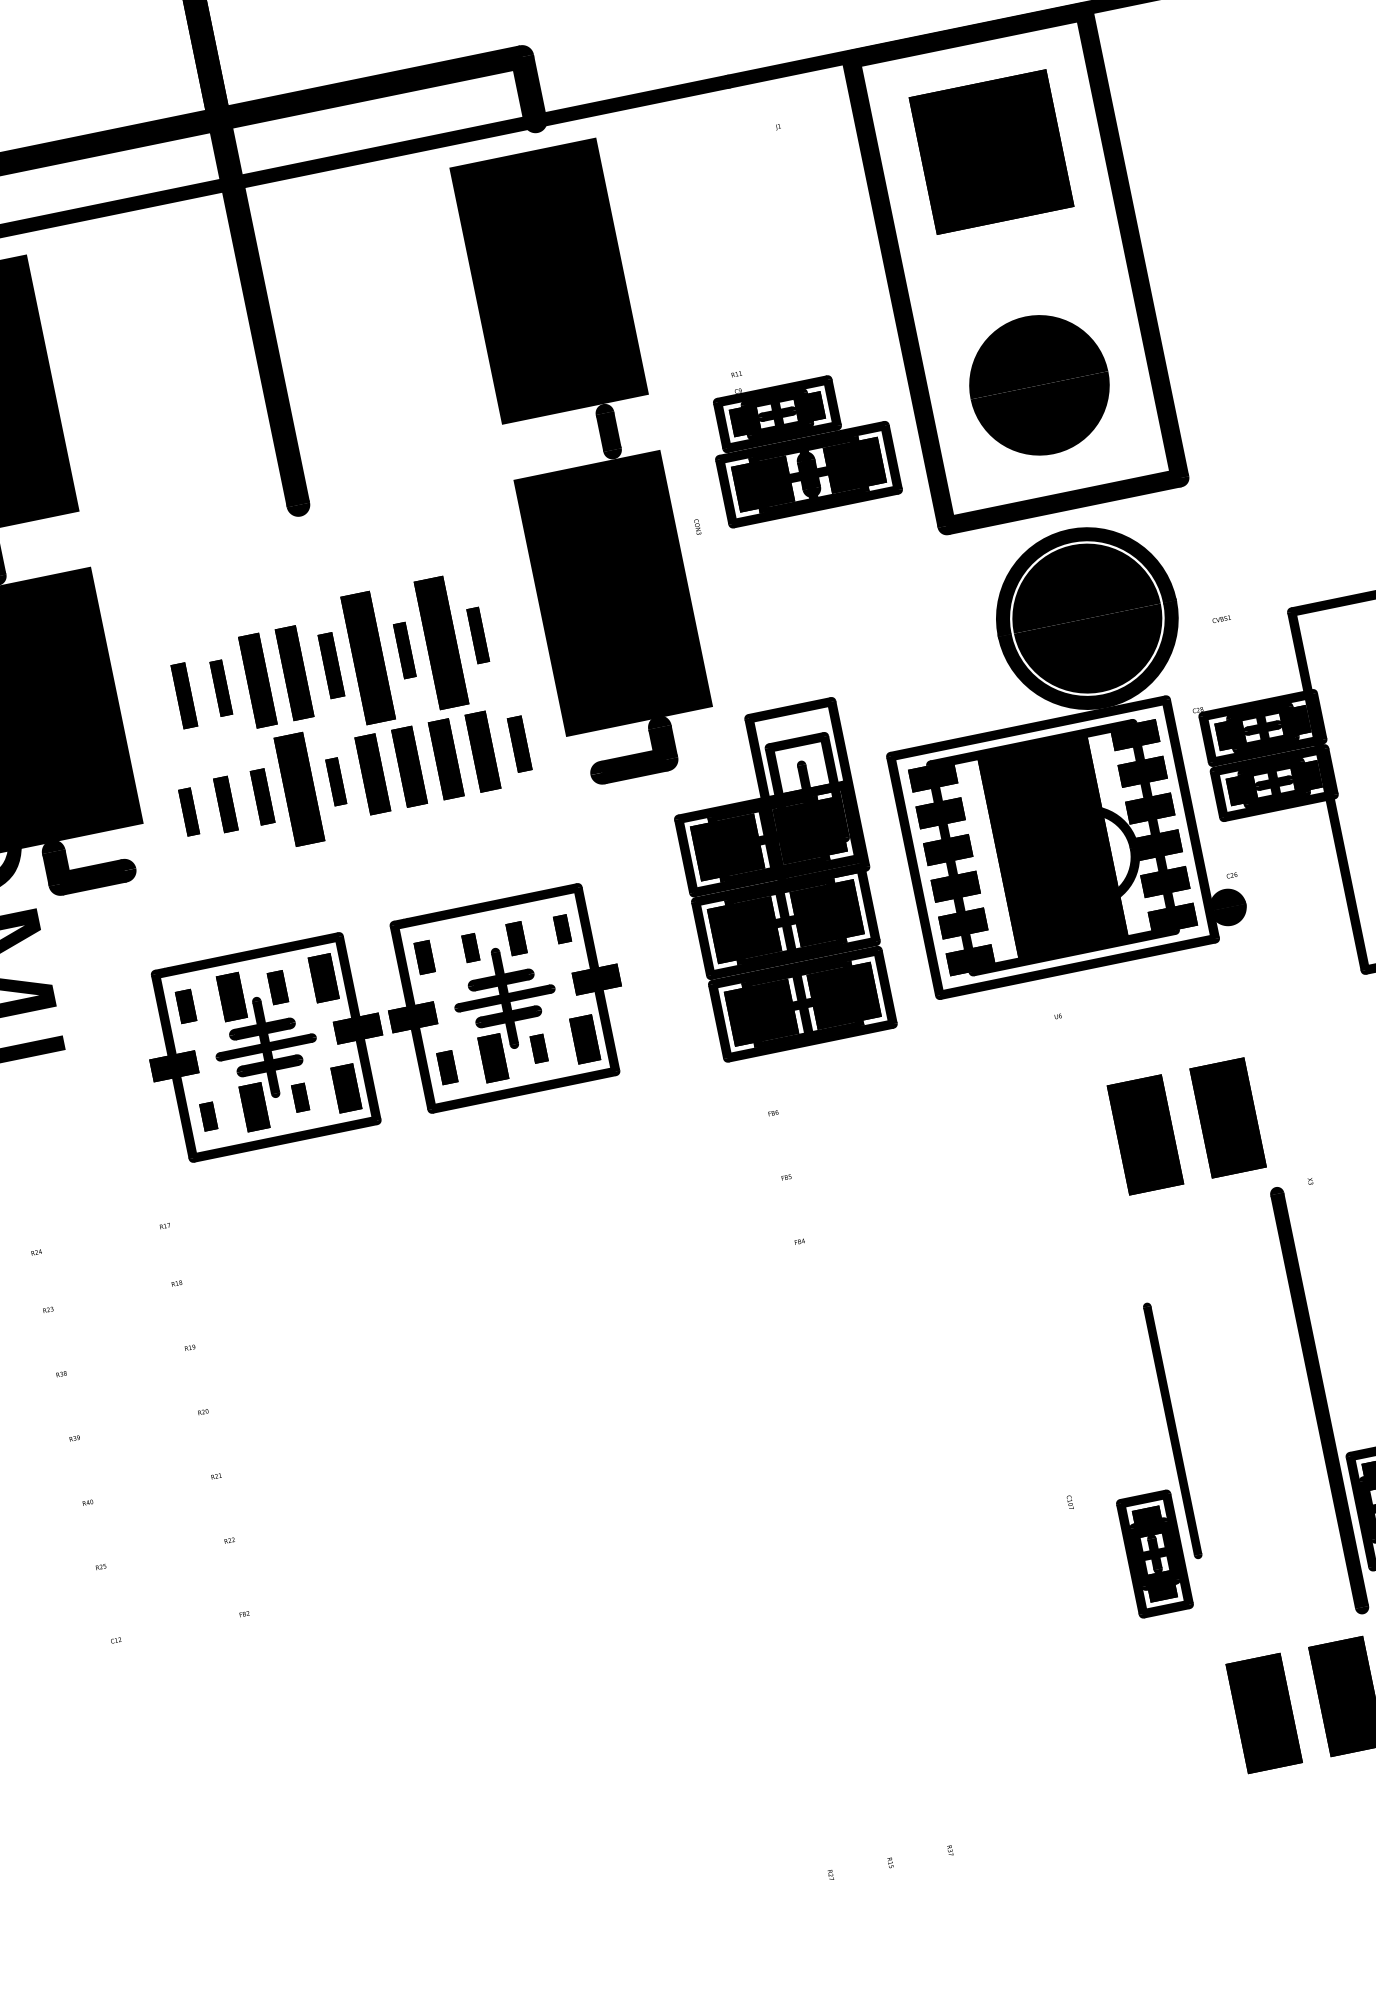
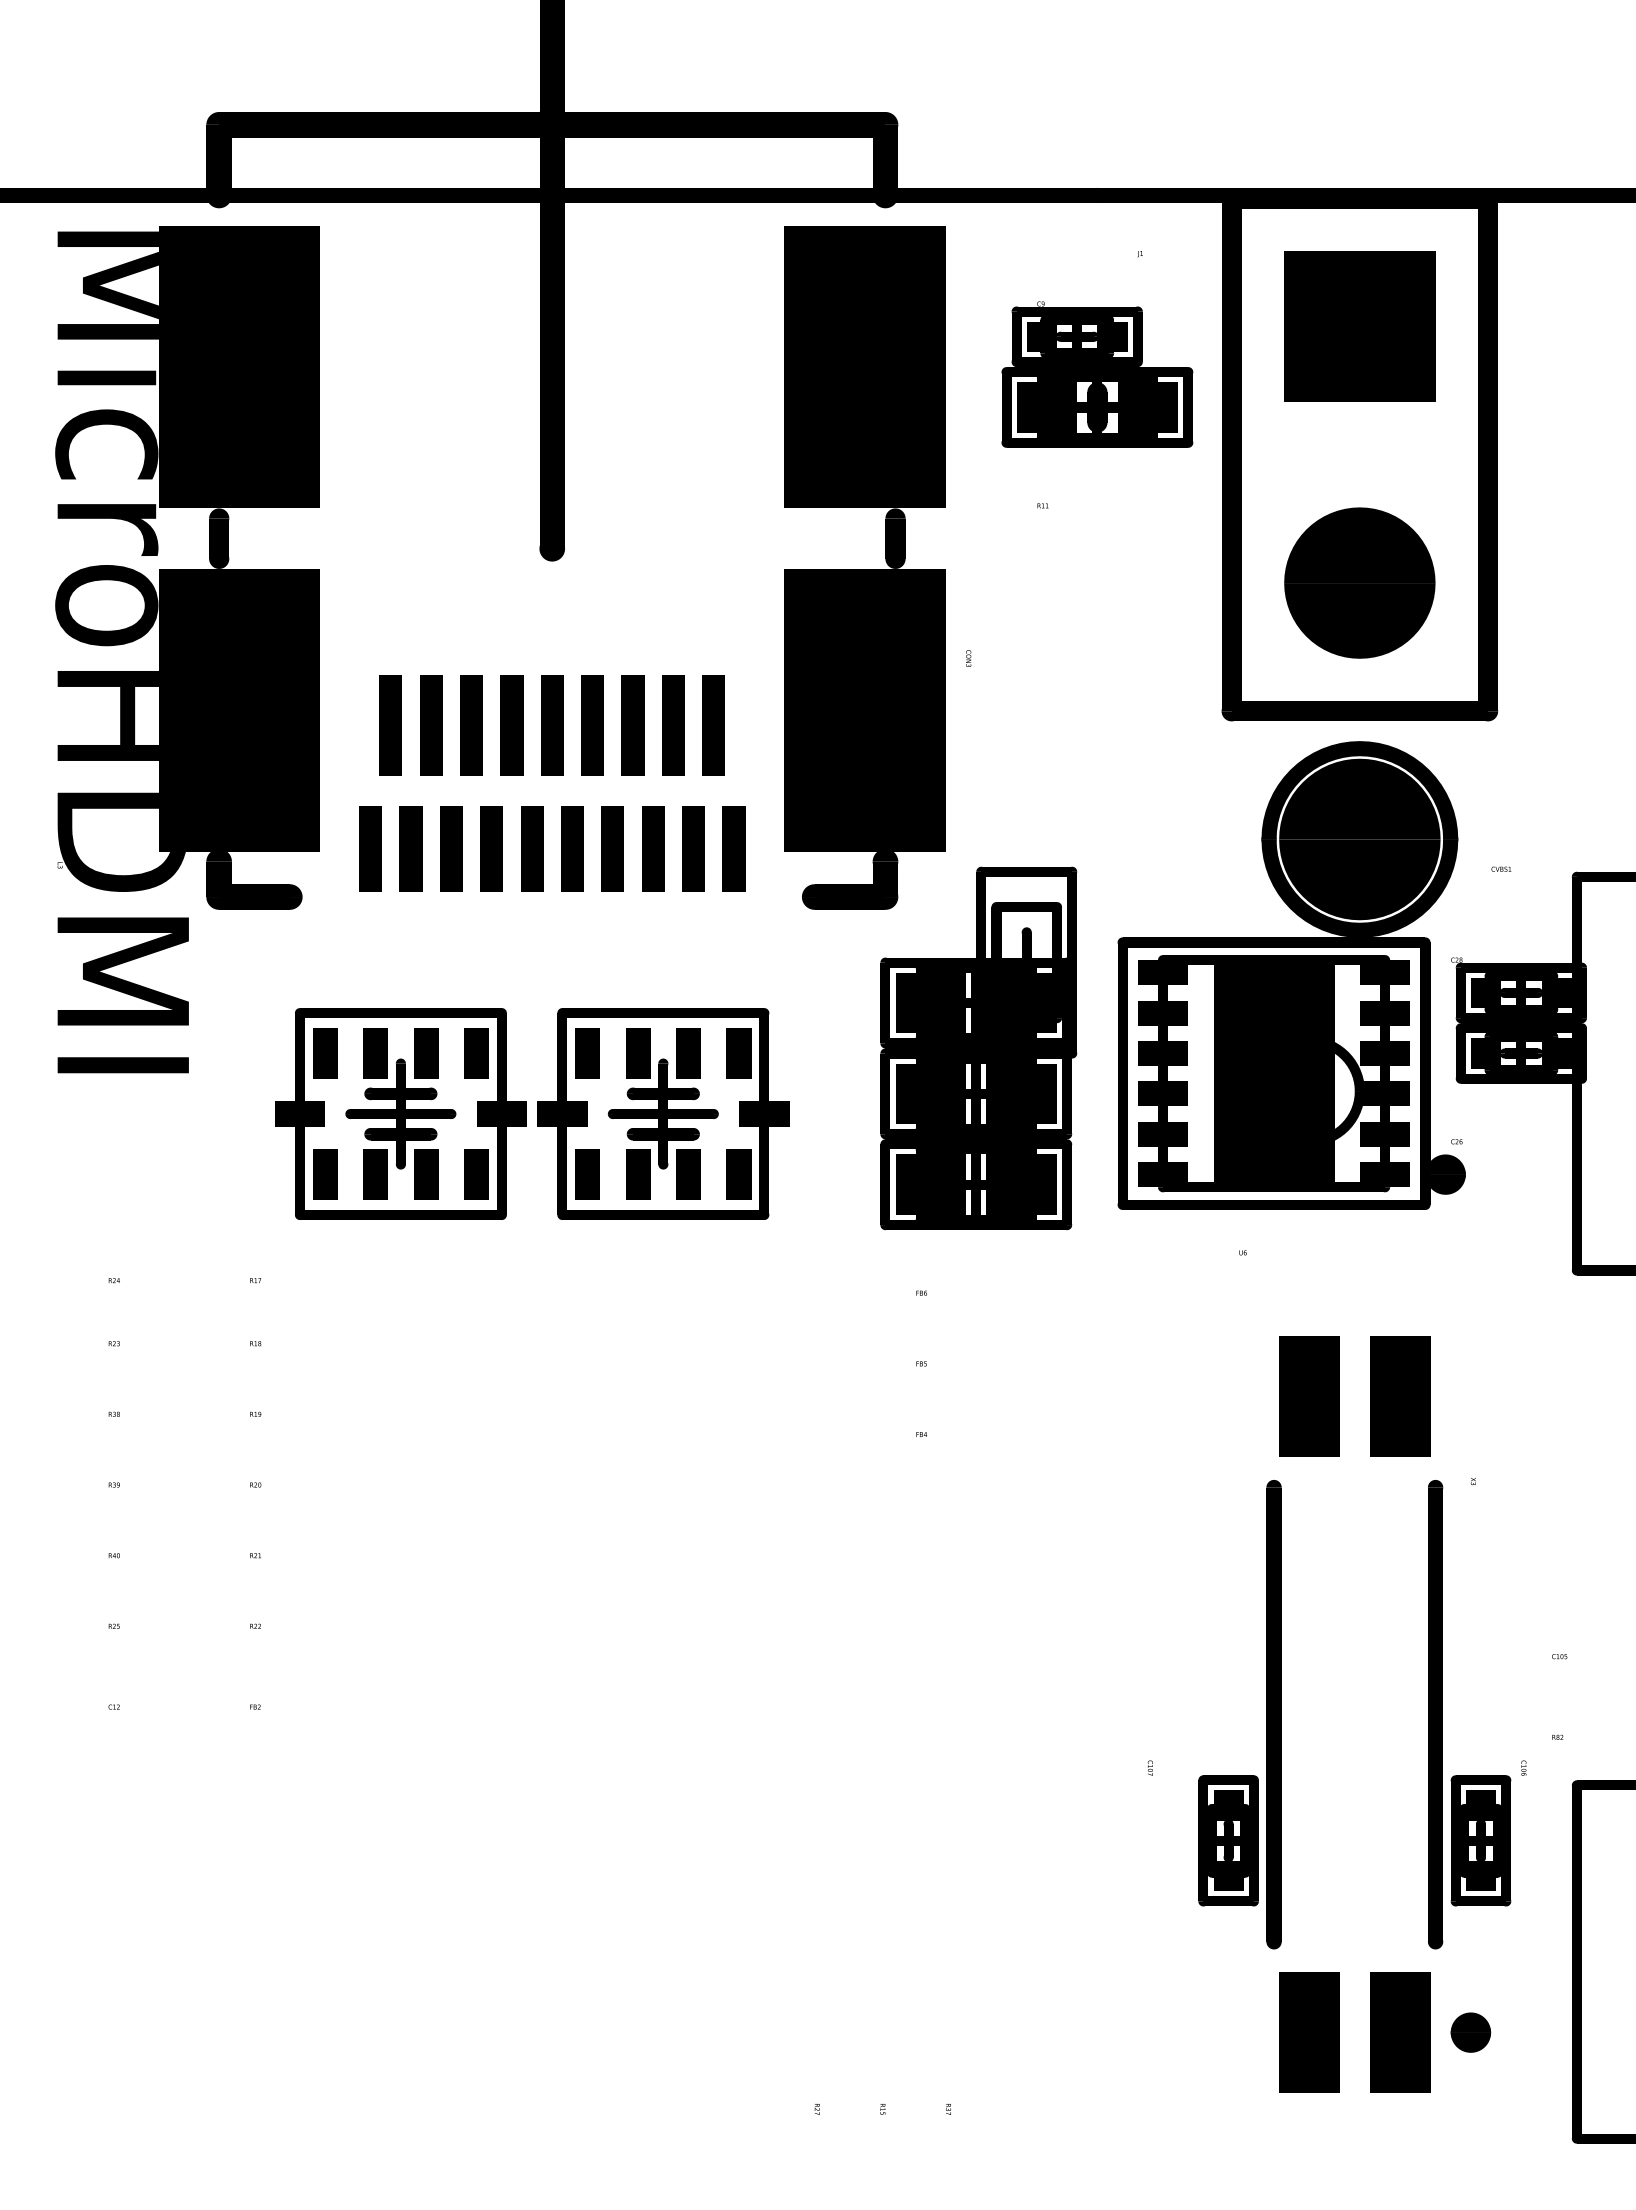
text: (802, 444) -> (1097, 374), moved
part: (478, 635) -> (713, 725), size x1.67
part: (441, 643) -> (673, 725), size x0.71
part: (404, 650) -> (632, 725), size x1.67
part: (367, 658) -> (592, 725), size x0.71
part: (331, 665) -> (552, 725), size x1.43
part: (221, 688) -> (431, 725), size x1.67
part: (184, 695) -> (390, 725), size x1.43
part: (519, 743) -> (733, 848), size x1.43
part: (336, 781) -> (532, 848), size x1.67
part: (299, 788) -> (491, 848), size x0.71
part: (262, 796) -> (451, 848), size x1.43
part: (225, 804) -> (410, 848), size x1.43
part: (188, 811) -> (370, 848), size x1.67
part: (562, 929) -> (738, 1053), size x1.67
part: (516, 938) -> (688, 1053), size x1.43
part: (471, 947) -> (638, 1053), size x1.67
part: (424, 957) -> (587, 1053), size x1.43
part: (278, 987) -> (426, 1053), size x1.43
part: (186, 1006) -> (325, 1053), size x1.43
part: (539, 1048) -> (688, 1174), size x1.67
part: (447, 1067) -> (587, 1174), size x1.43
part: (300, 1097) -> (426, 1174), size x1.67
part: (208, 1116) -> (325, 1174), size x1.67
part: (1172, 1430) -> (1273, 1714), size x1.67

